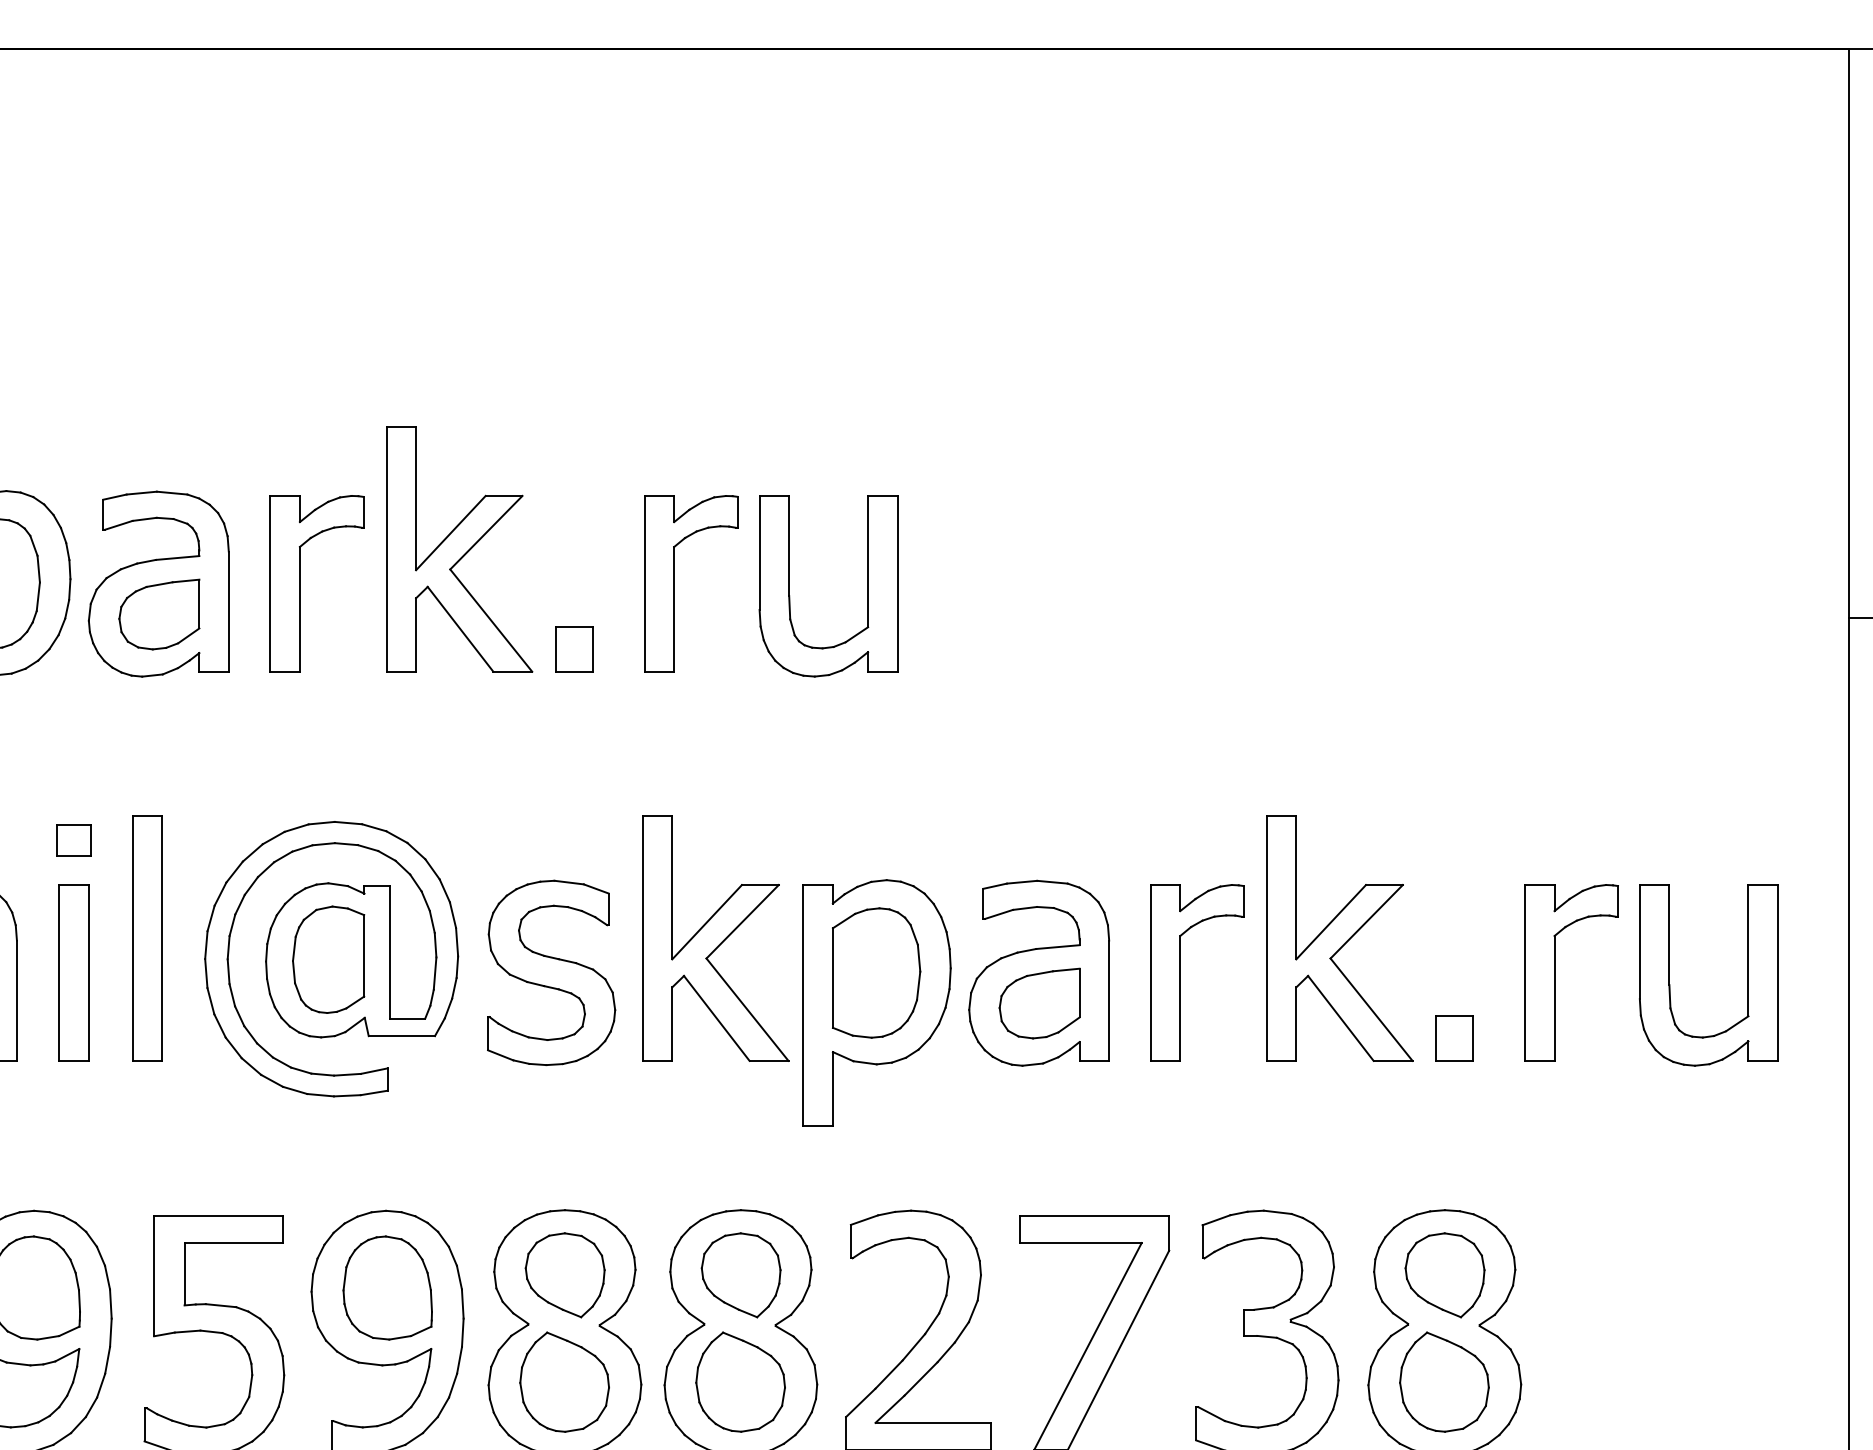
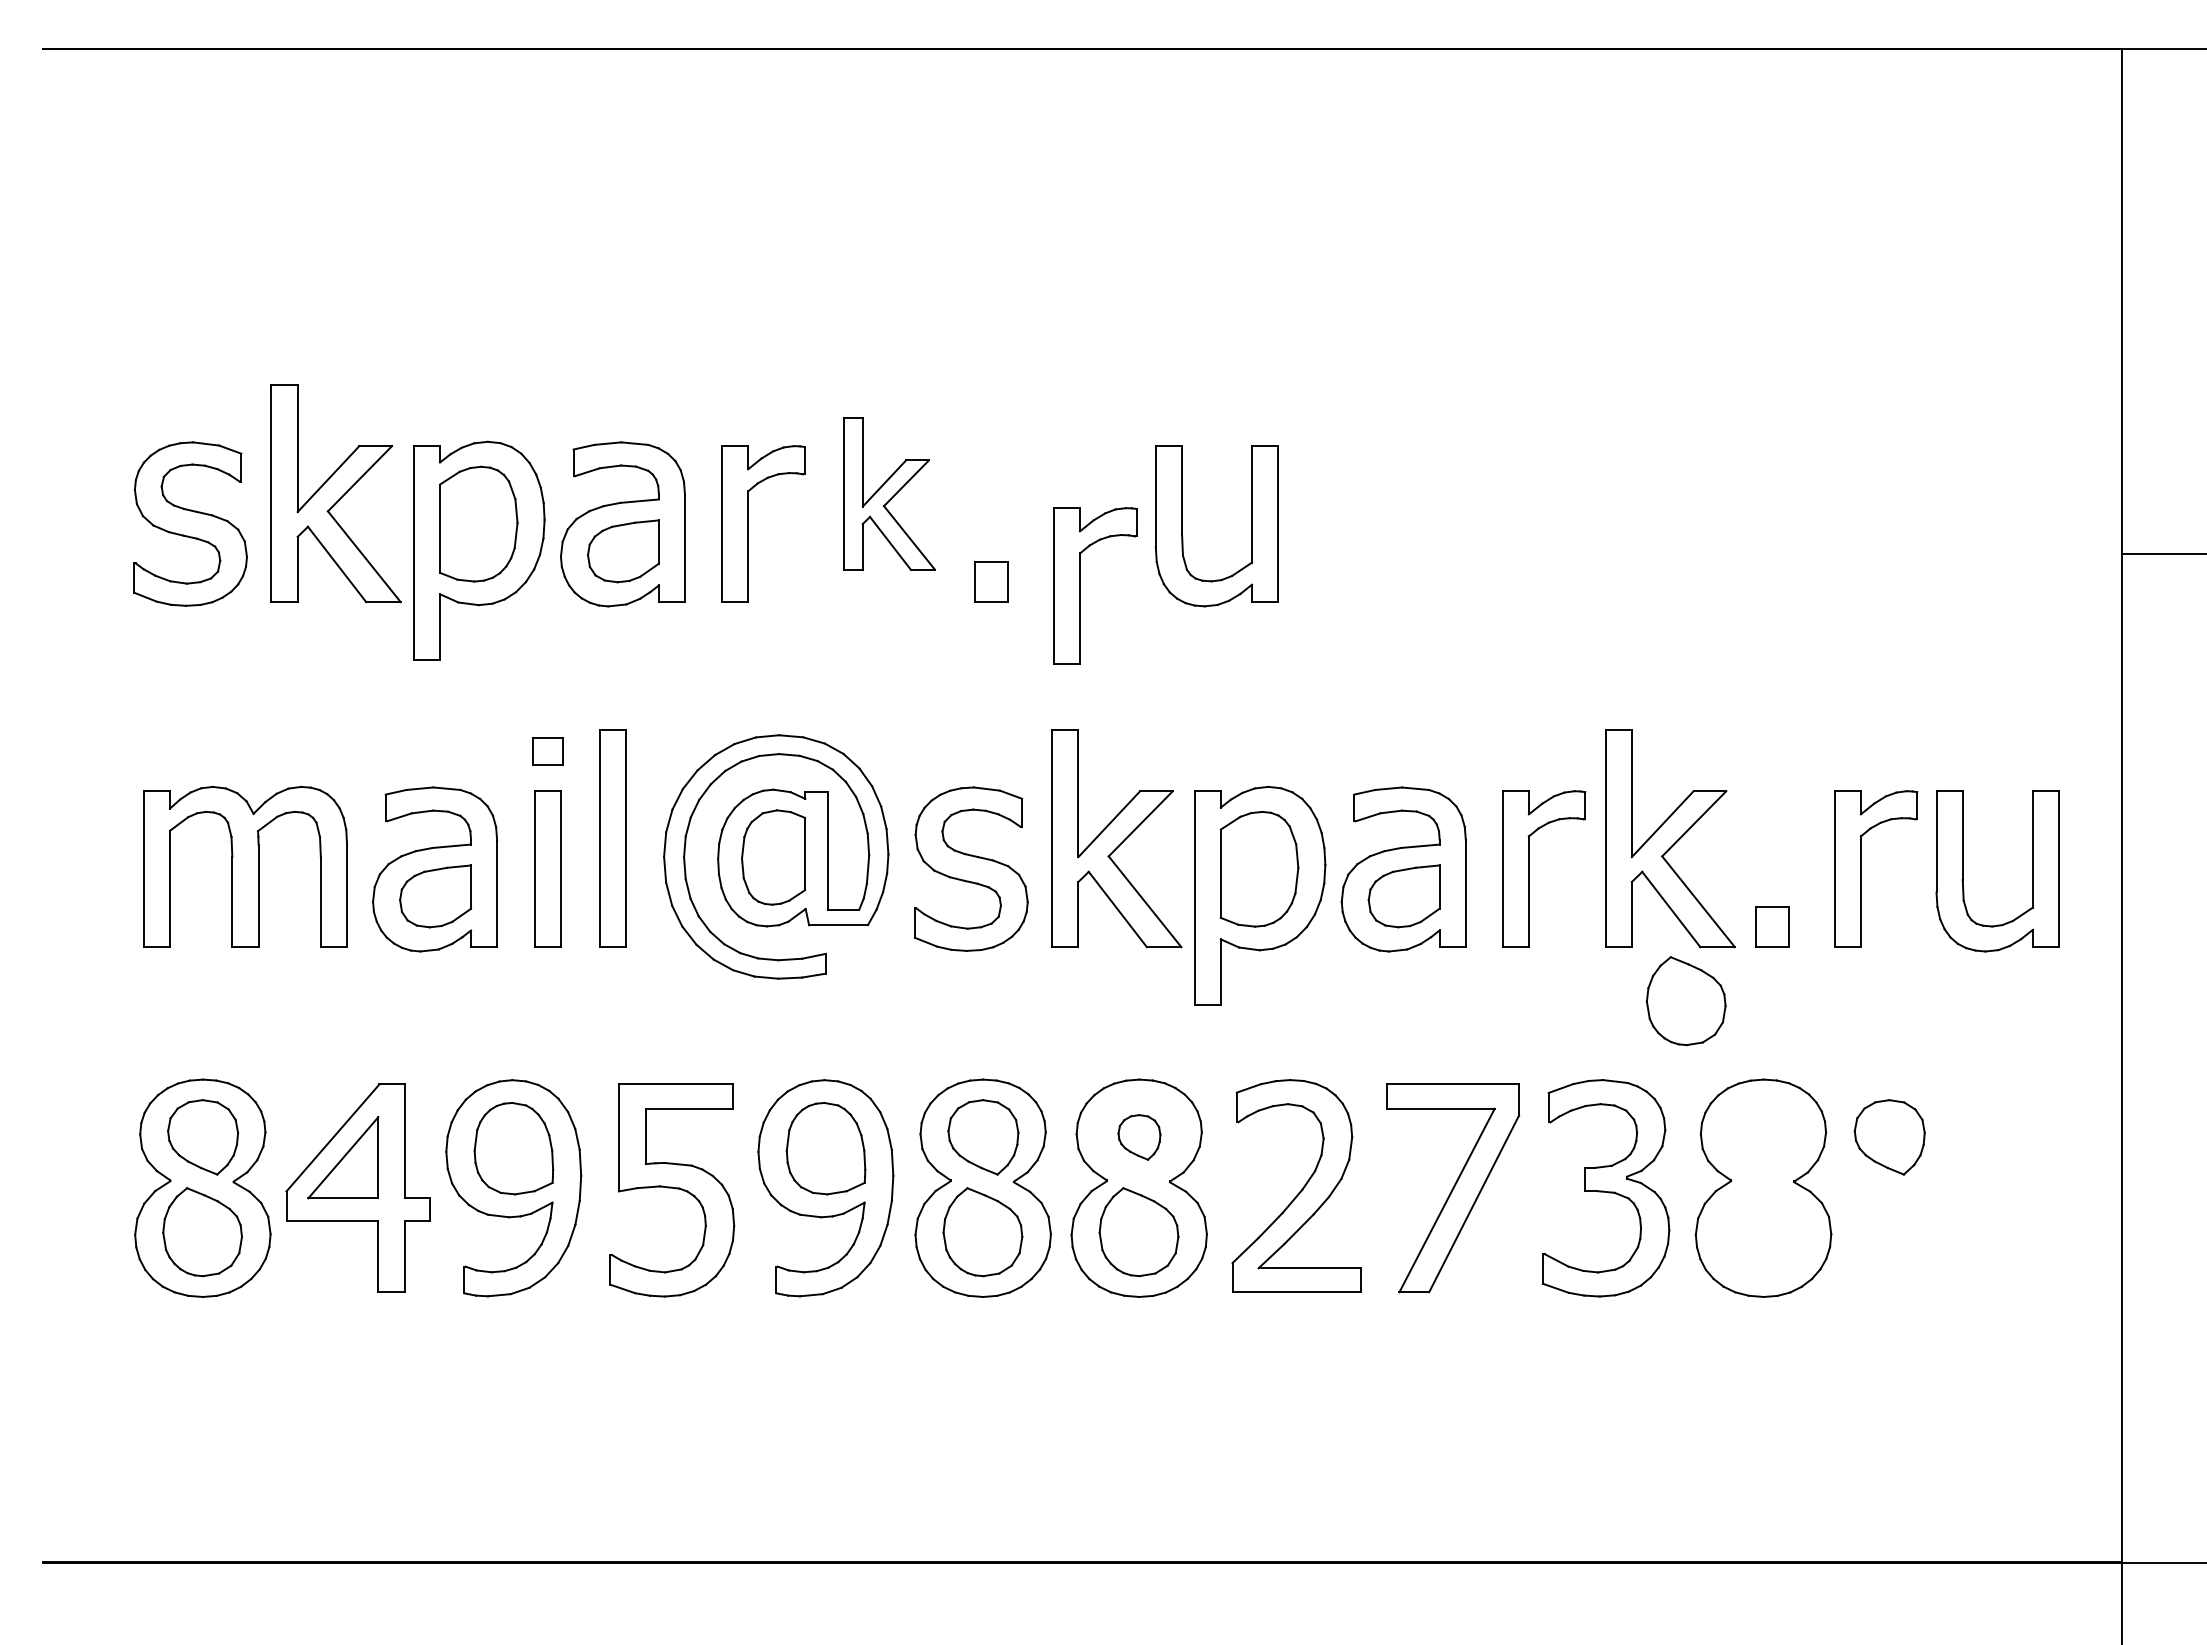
part: (459, 549) -> (889, 493), size x0.7
part: (674, 583) -> (1080, 585), moved
part: (741, 1275) -> (1139, 1137), size x0.6
part: (1444, 1275) -> (1889, 1137), moved
part: (1443, 1382) -> (1685, 1001), moved

